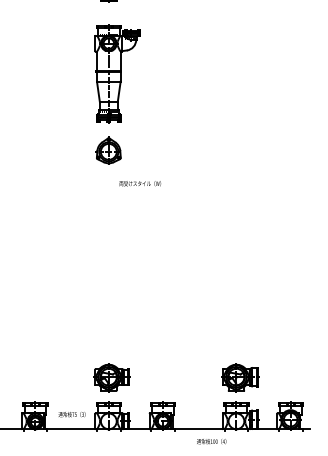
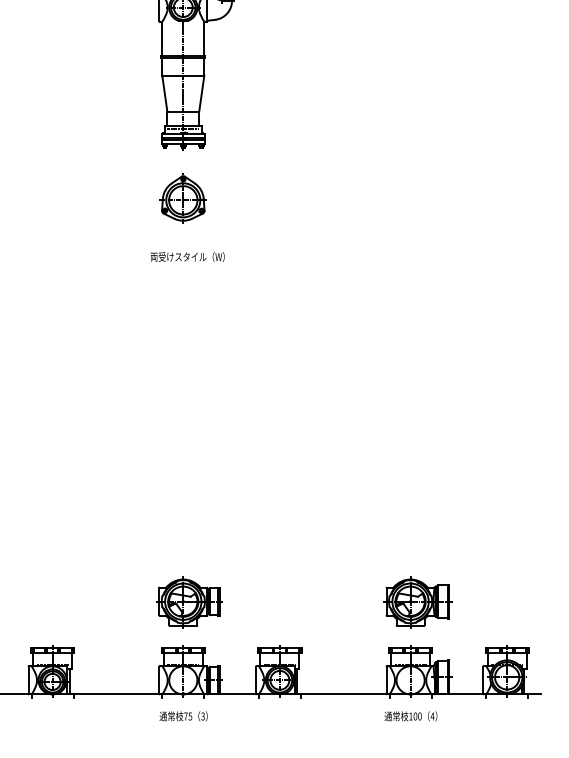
text: (140, 183) -> (188, 256), moved
text: (71, 414) -> (182, 716), moved
text: (211, 441) -> (410, 716), moved

